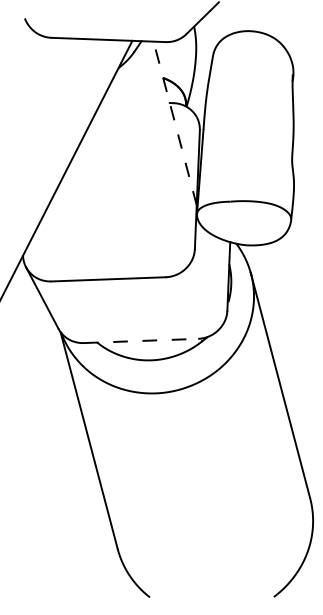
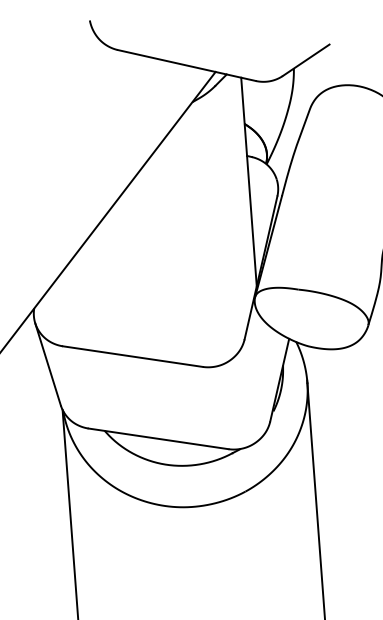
line: (175, 123) -> (249, 182), dashed -> solid
line: (141, 340) -> (159, 438), dashed -> solid

